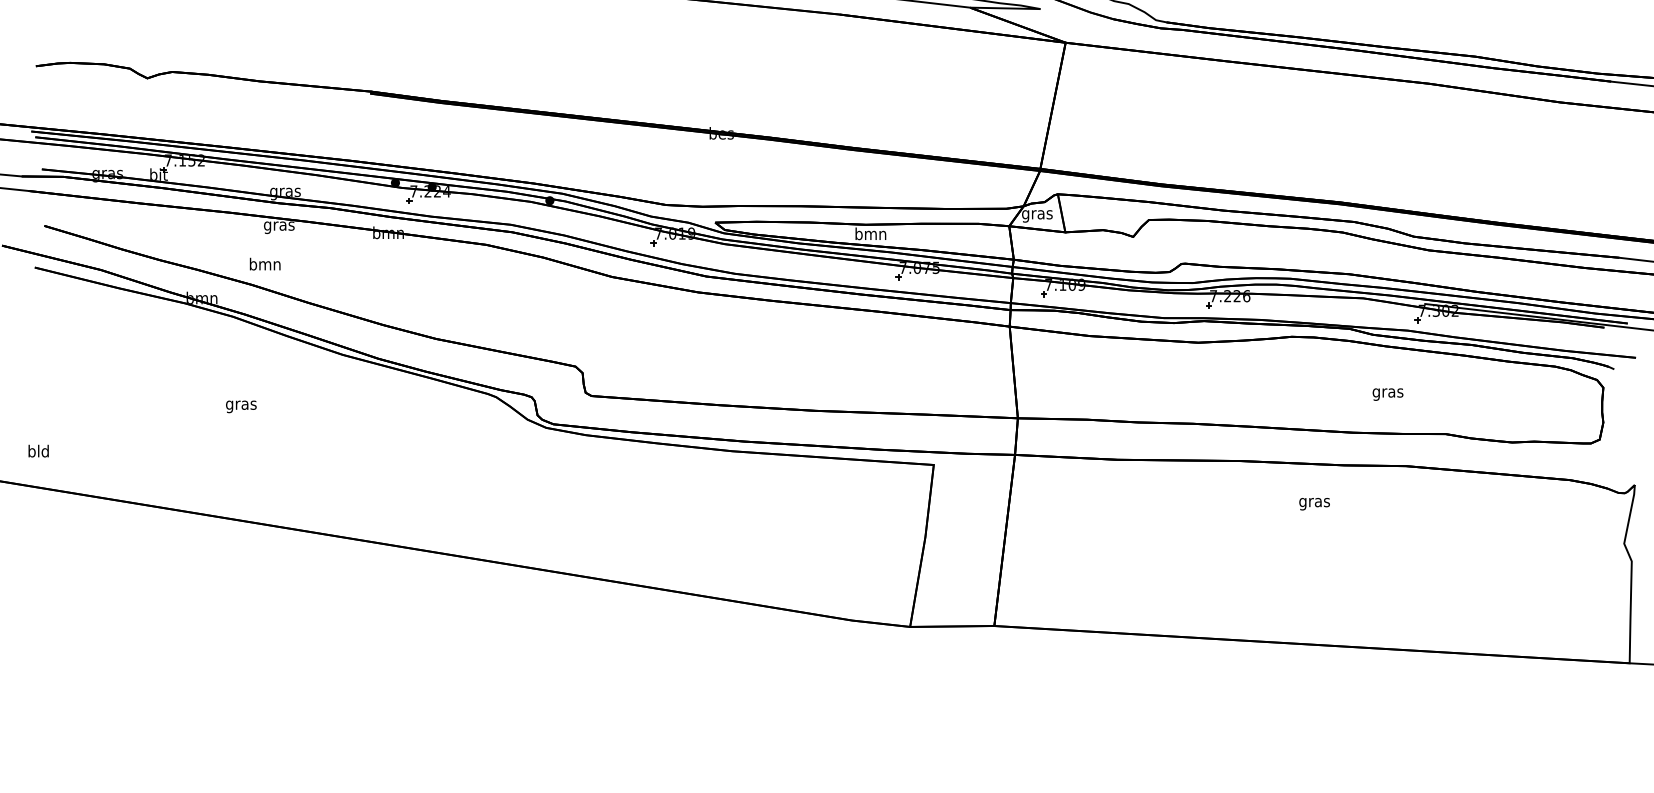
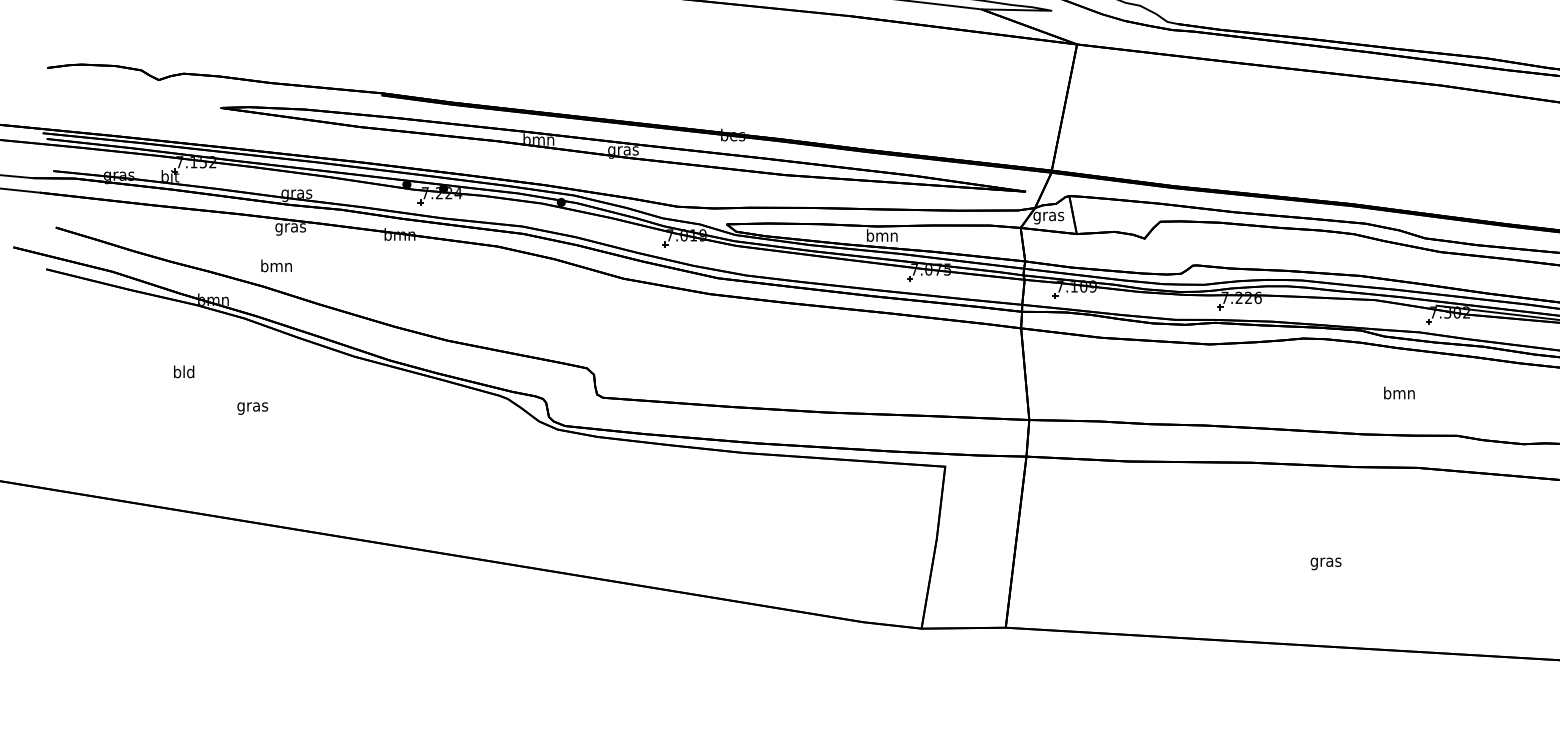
part: (611, 147) -> (622, 149), added
text: (1387, 392) -> (1398, 394), gras -> bmn
text: (38, 450) -> (183, 371), moved
text: (1314, 504) -> (1325, 564), moved

